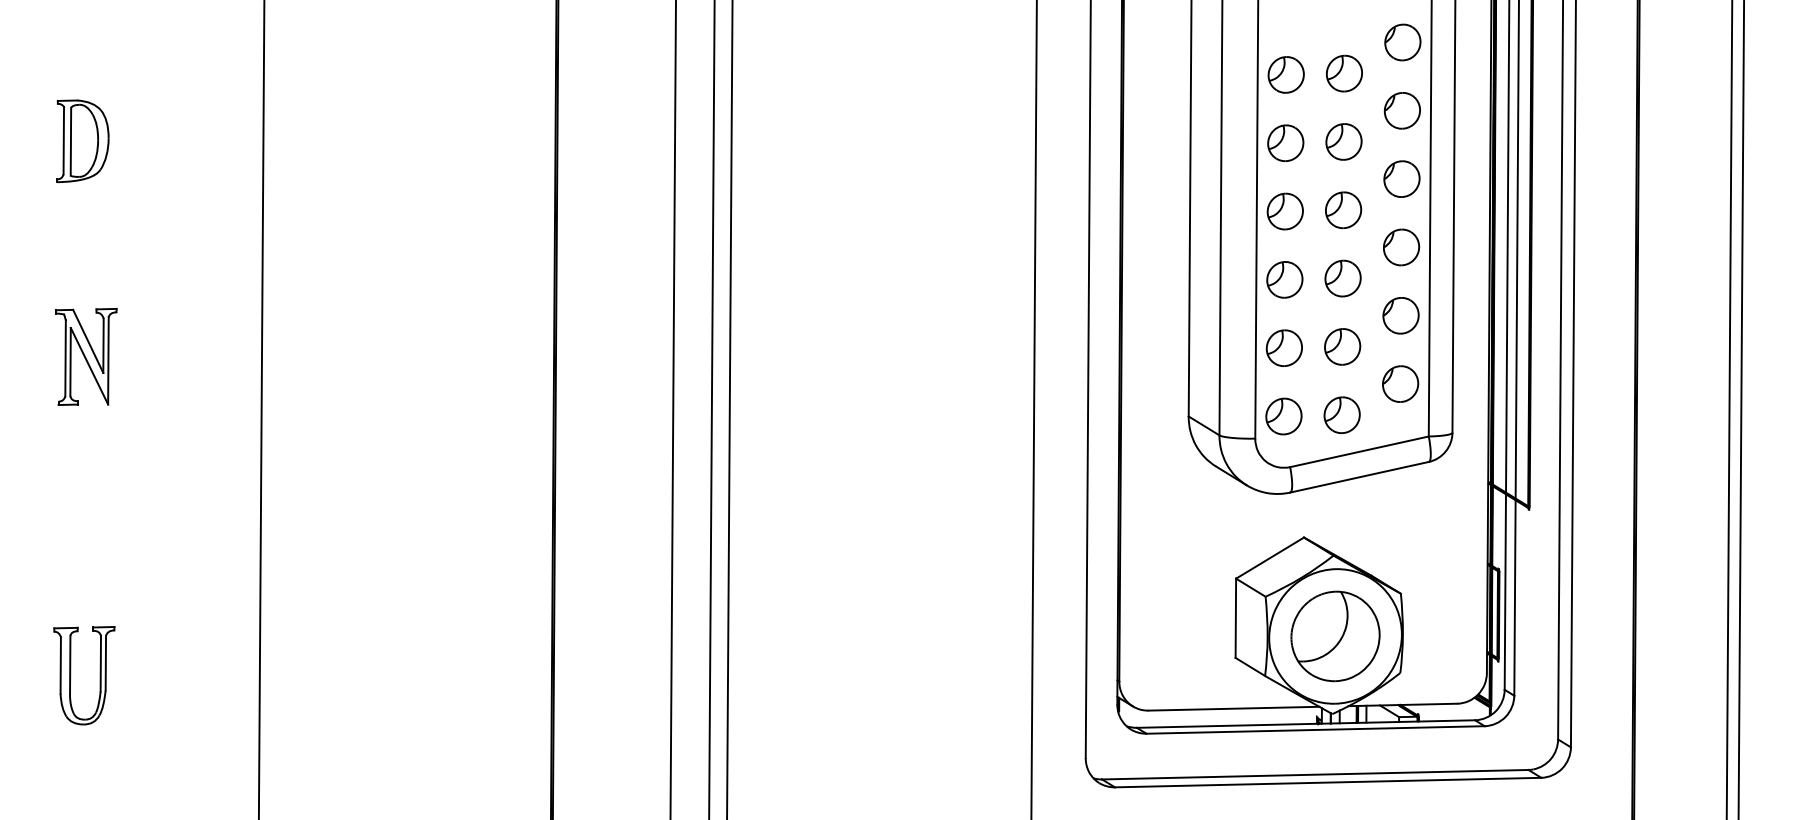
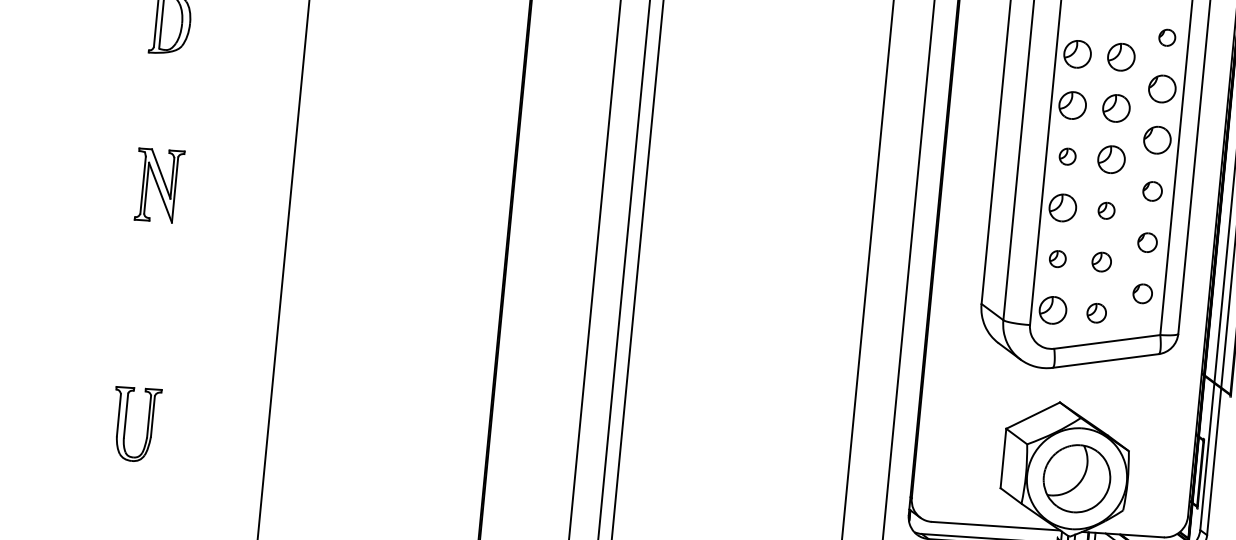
part: (1402, 42) -> (1166, 37), size x0.6
part: (1284, 211) -> (1067, 156), size x0.6
part: (1401, 247) -> (1152, 191), size x0.7
part: (1342, 278) -> (1106, 210), size x0.6
part: (1400, 315) -> (1147, 242), size x0.7
part: (1342, 346) -> (1101, 261), size x0.7
part: (1283, 347) -> (1057, 258), size x0.6
part: (1400, 383) -> (1142, 293), size x0.7
part: (1341, 414) -> (1096, 312), size x0.7

